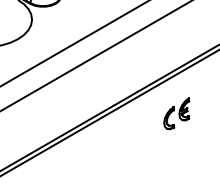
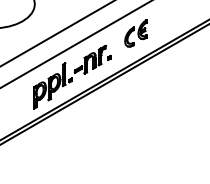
part: (75, 103) -> (72, 77), added
part: (176, 113) -> (135, 33), moved

